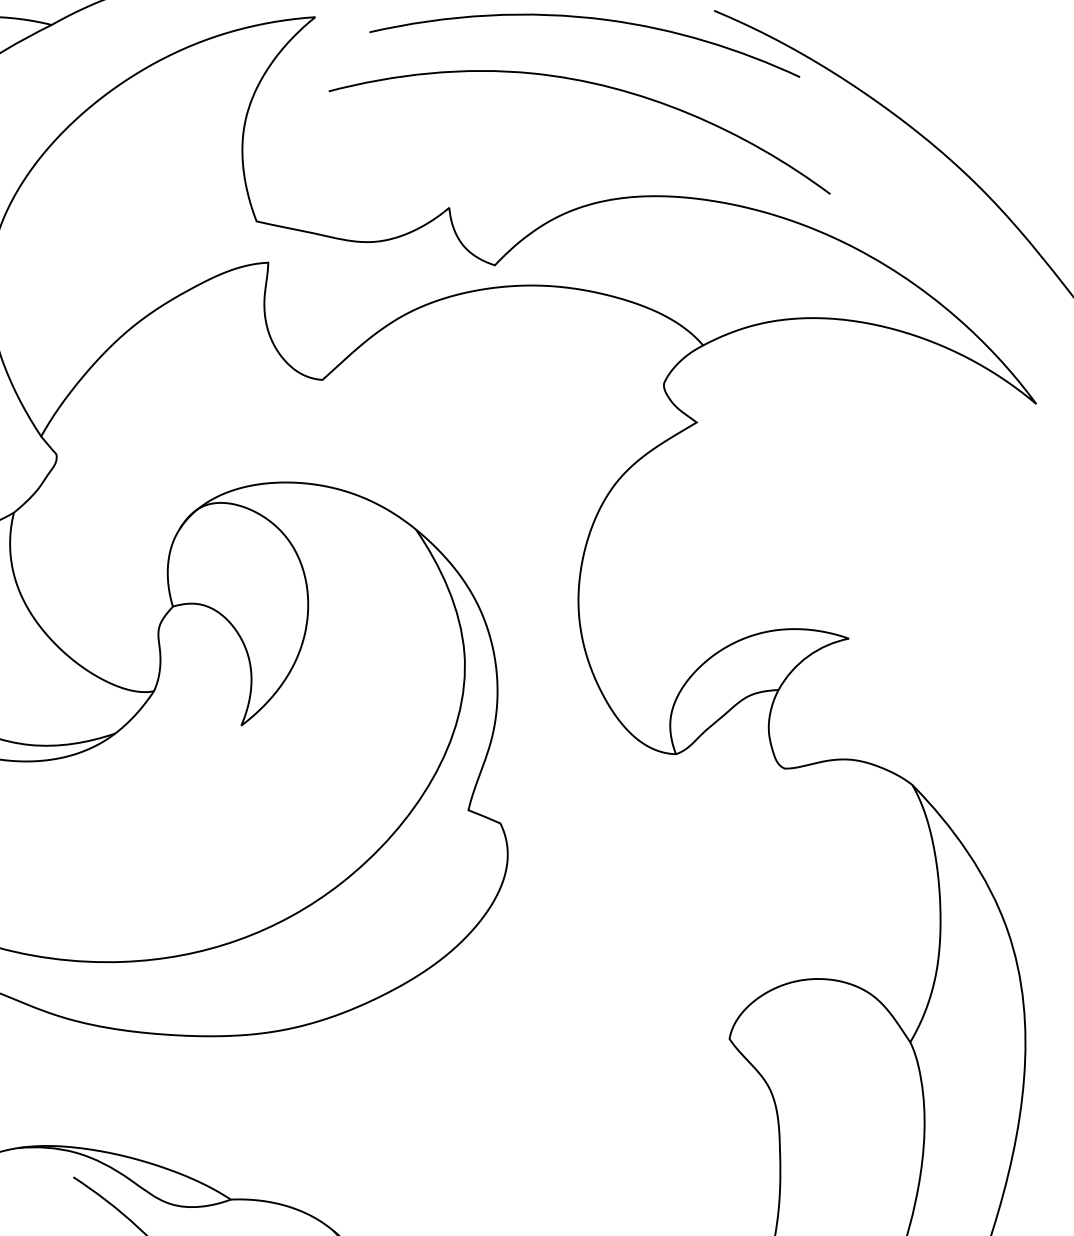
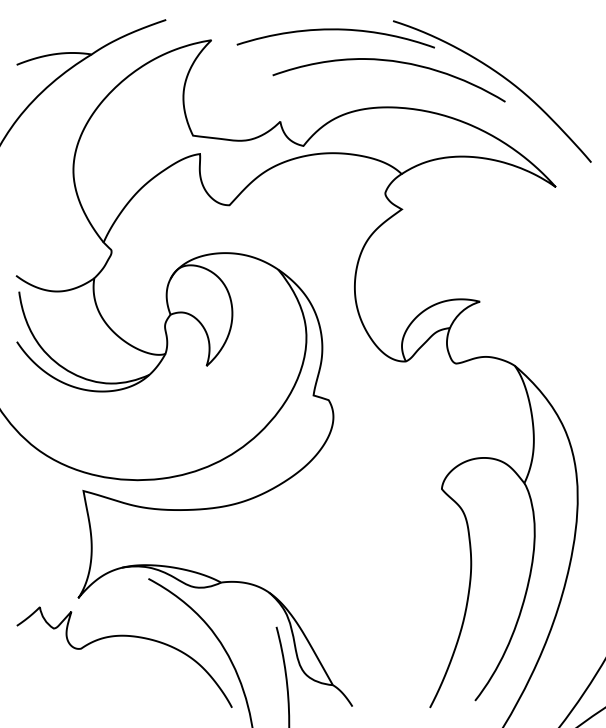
curve: (596, 86) -> (394, 62), moved

